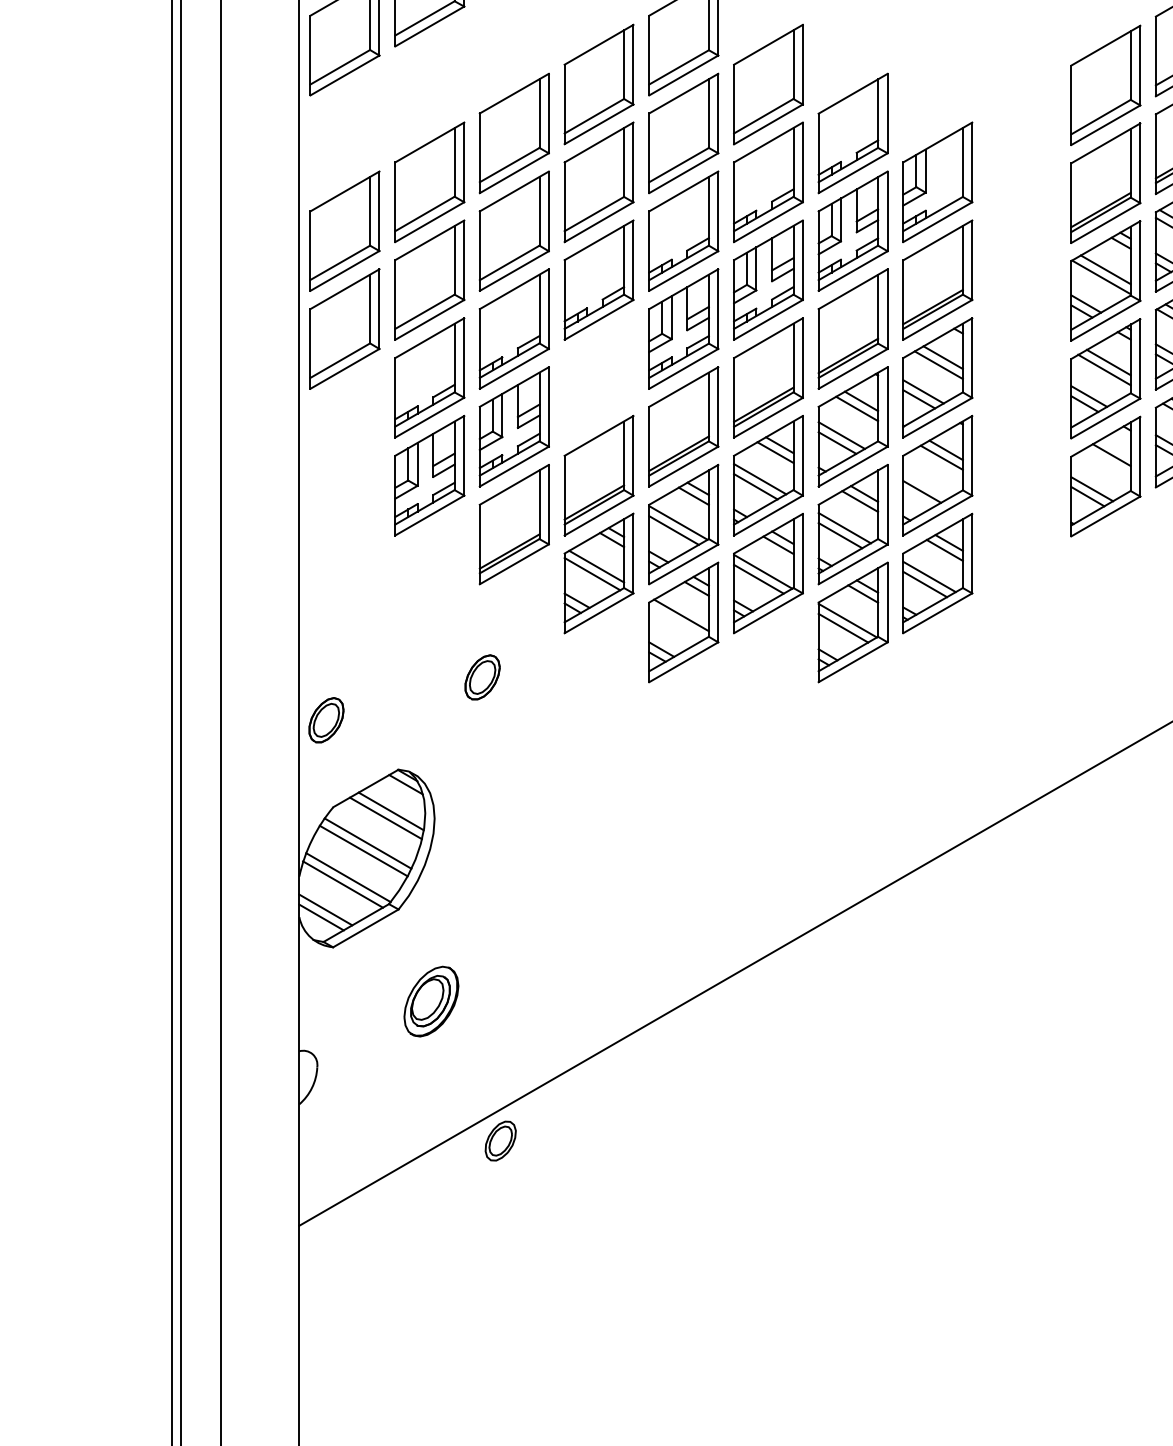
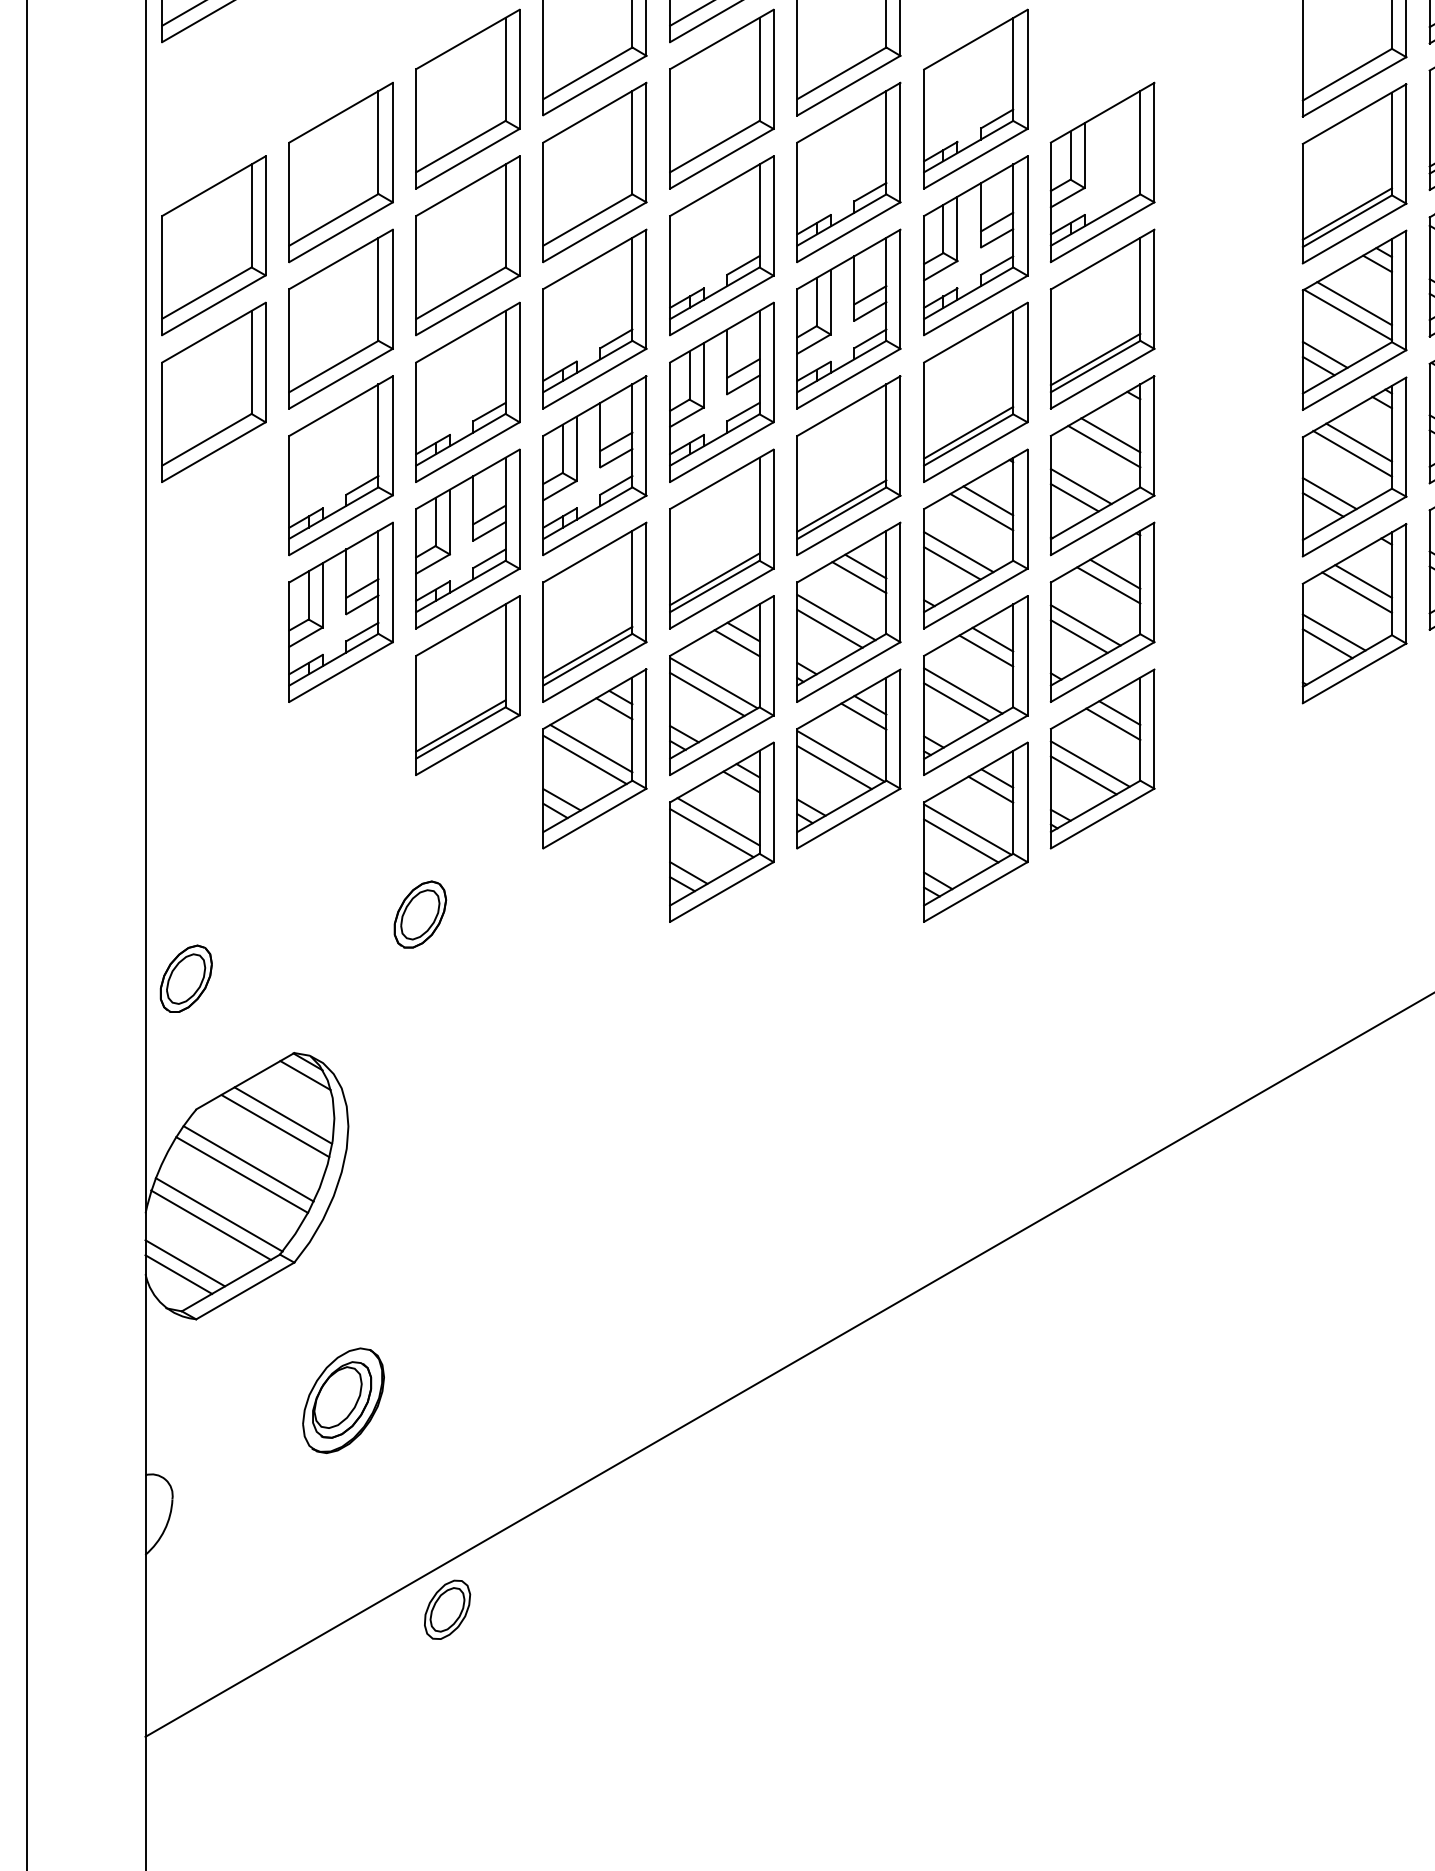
part: (598, 377) -> (594, 465), added
line: (1107, 462) -> (1357, 592), added
line: (926, 483) -> (1085, 623), added
line: (676, 622) -> (710, 832), added

